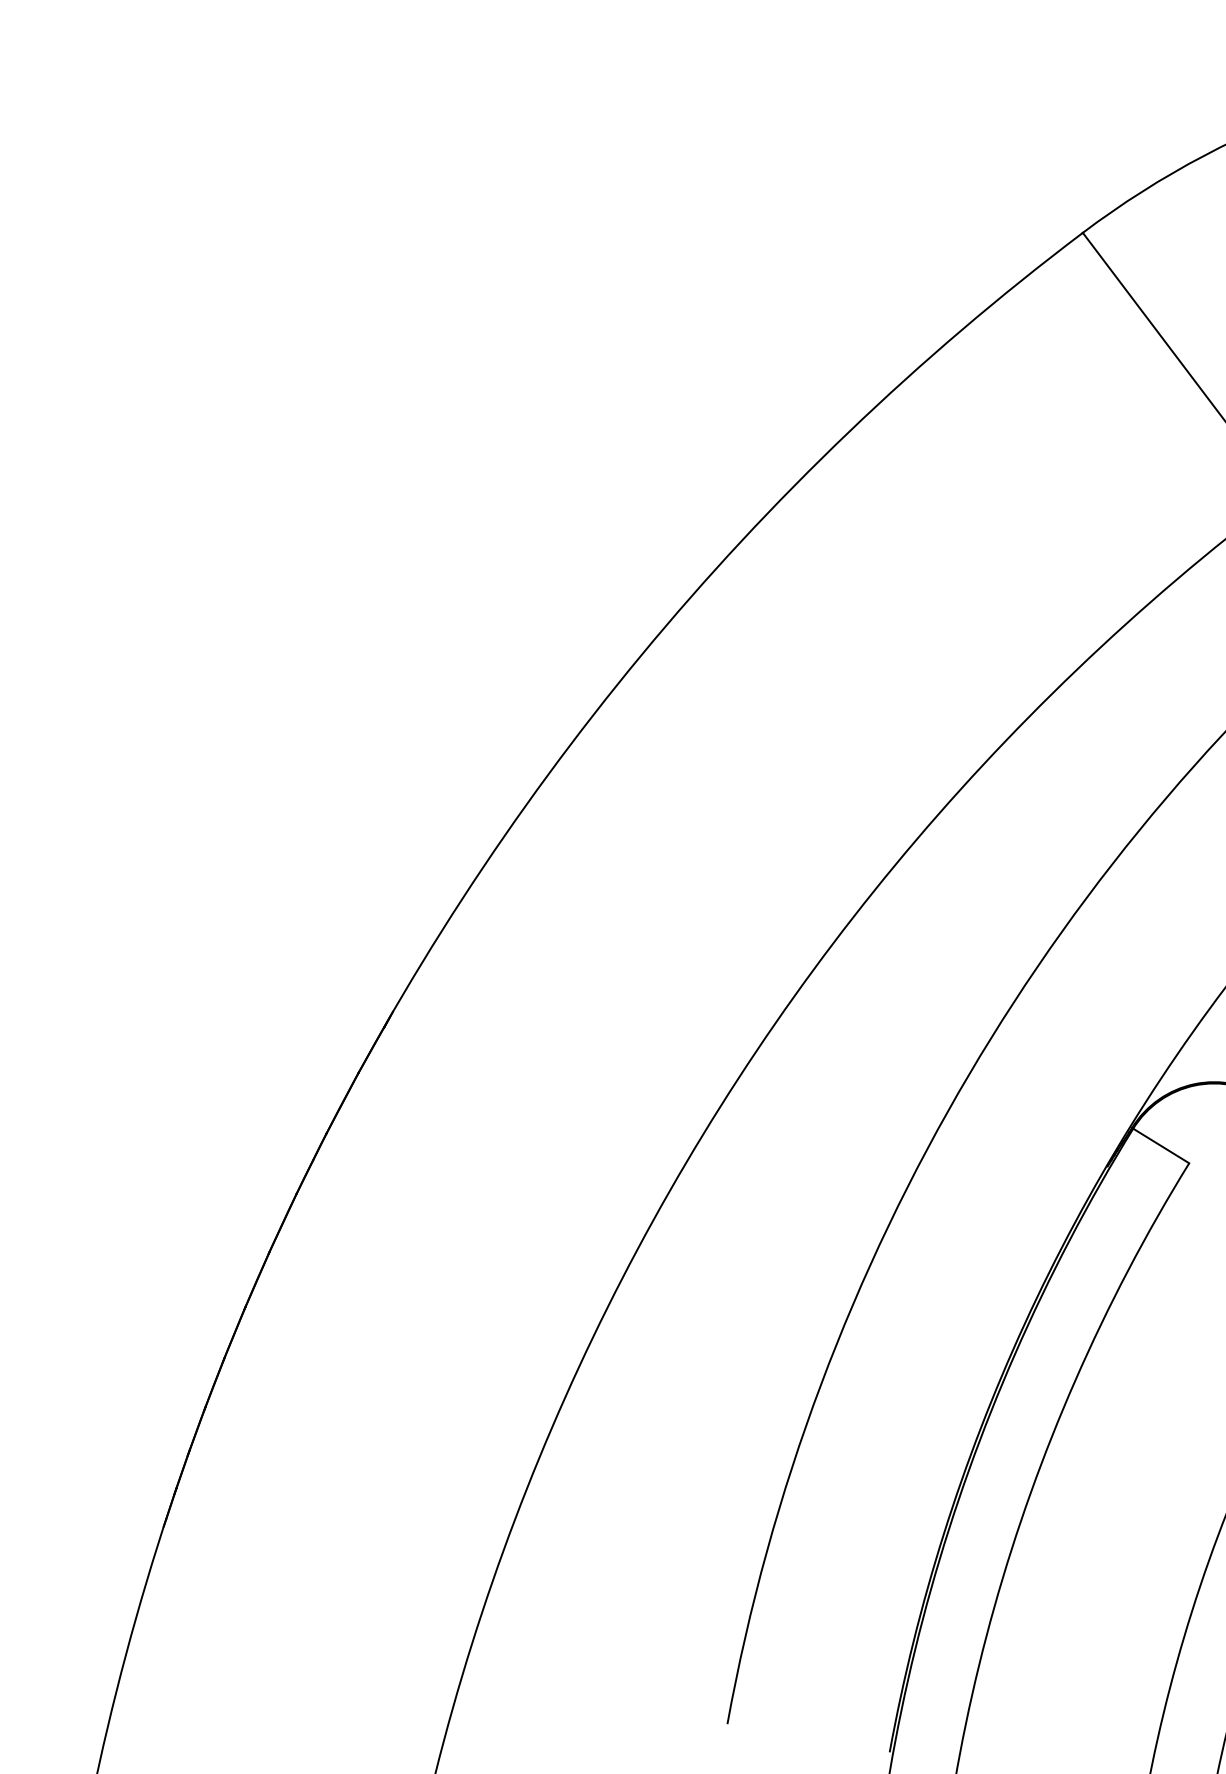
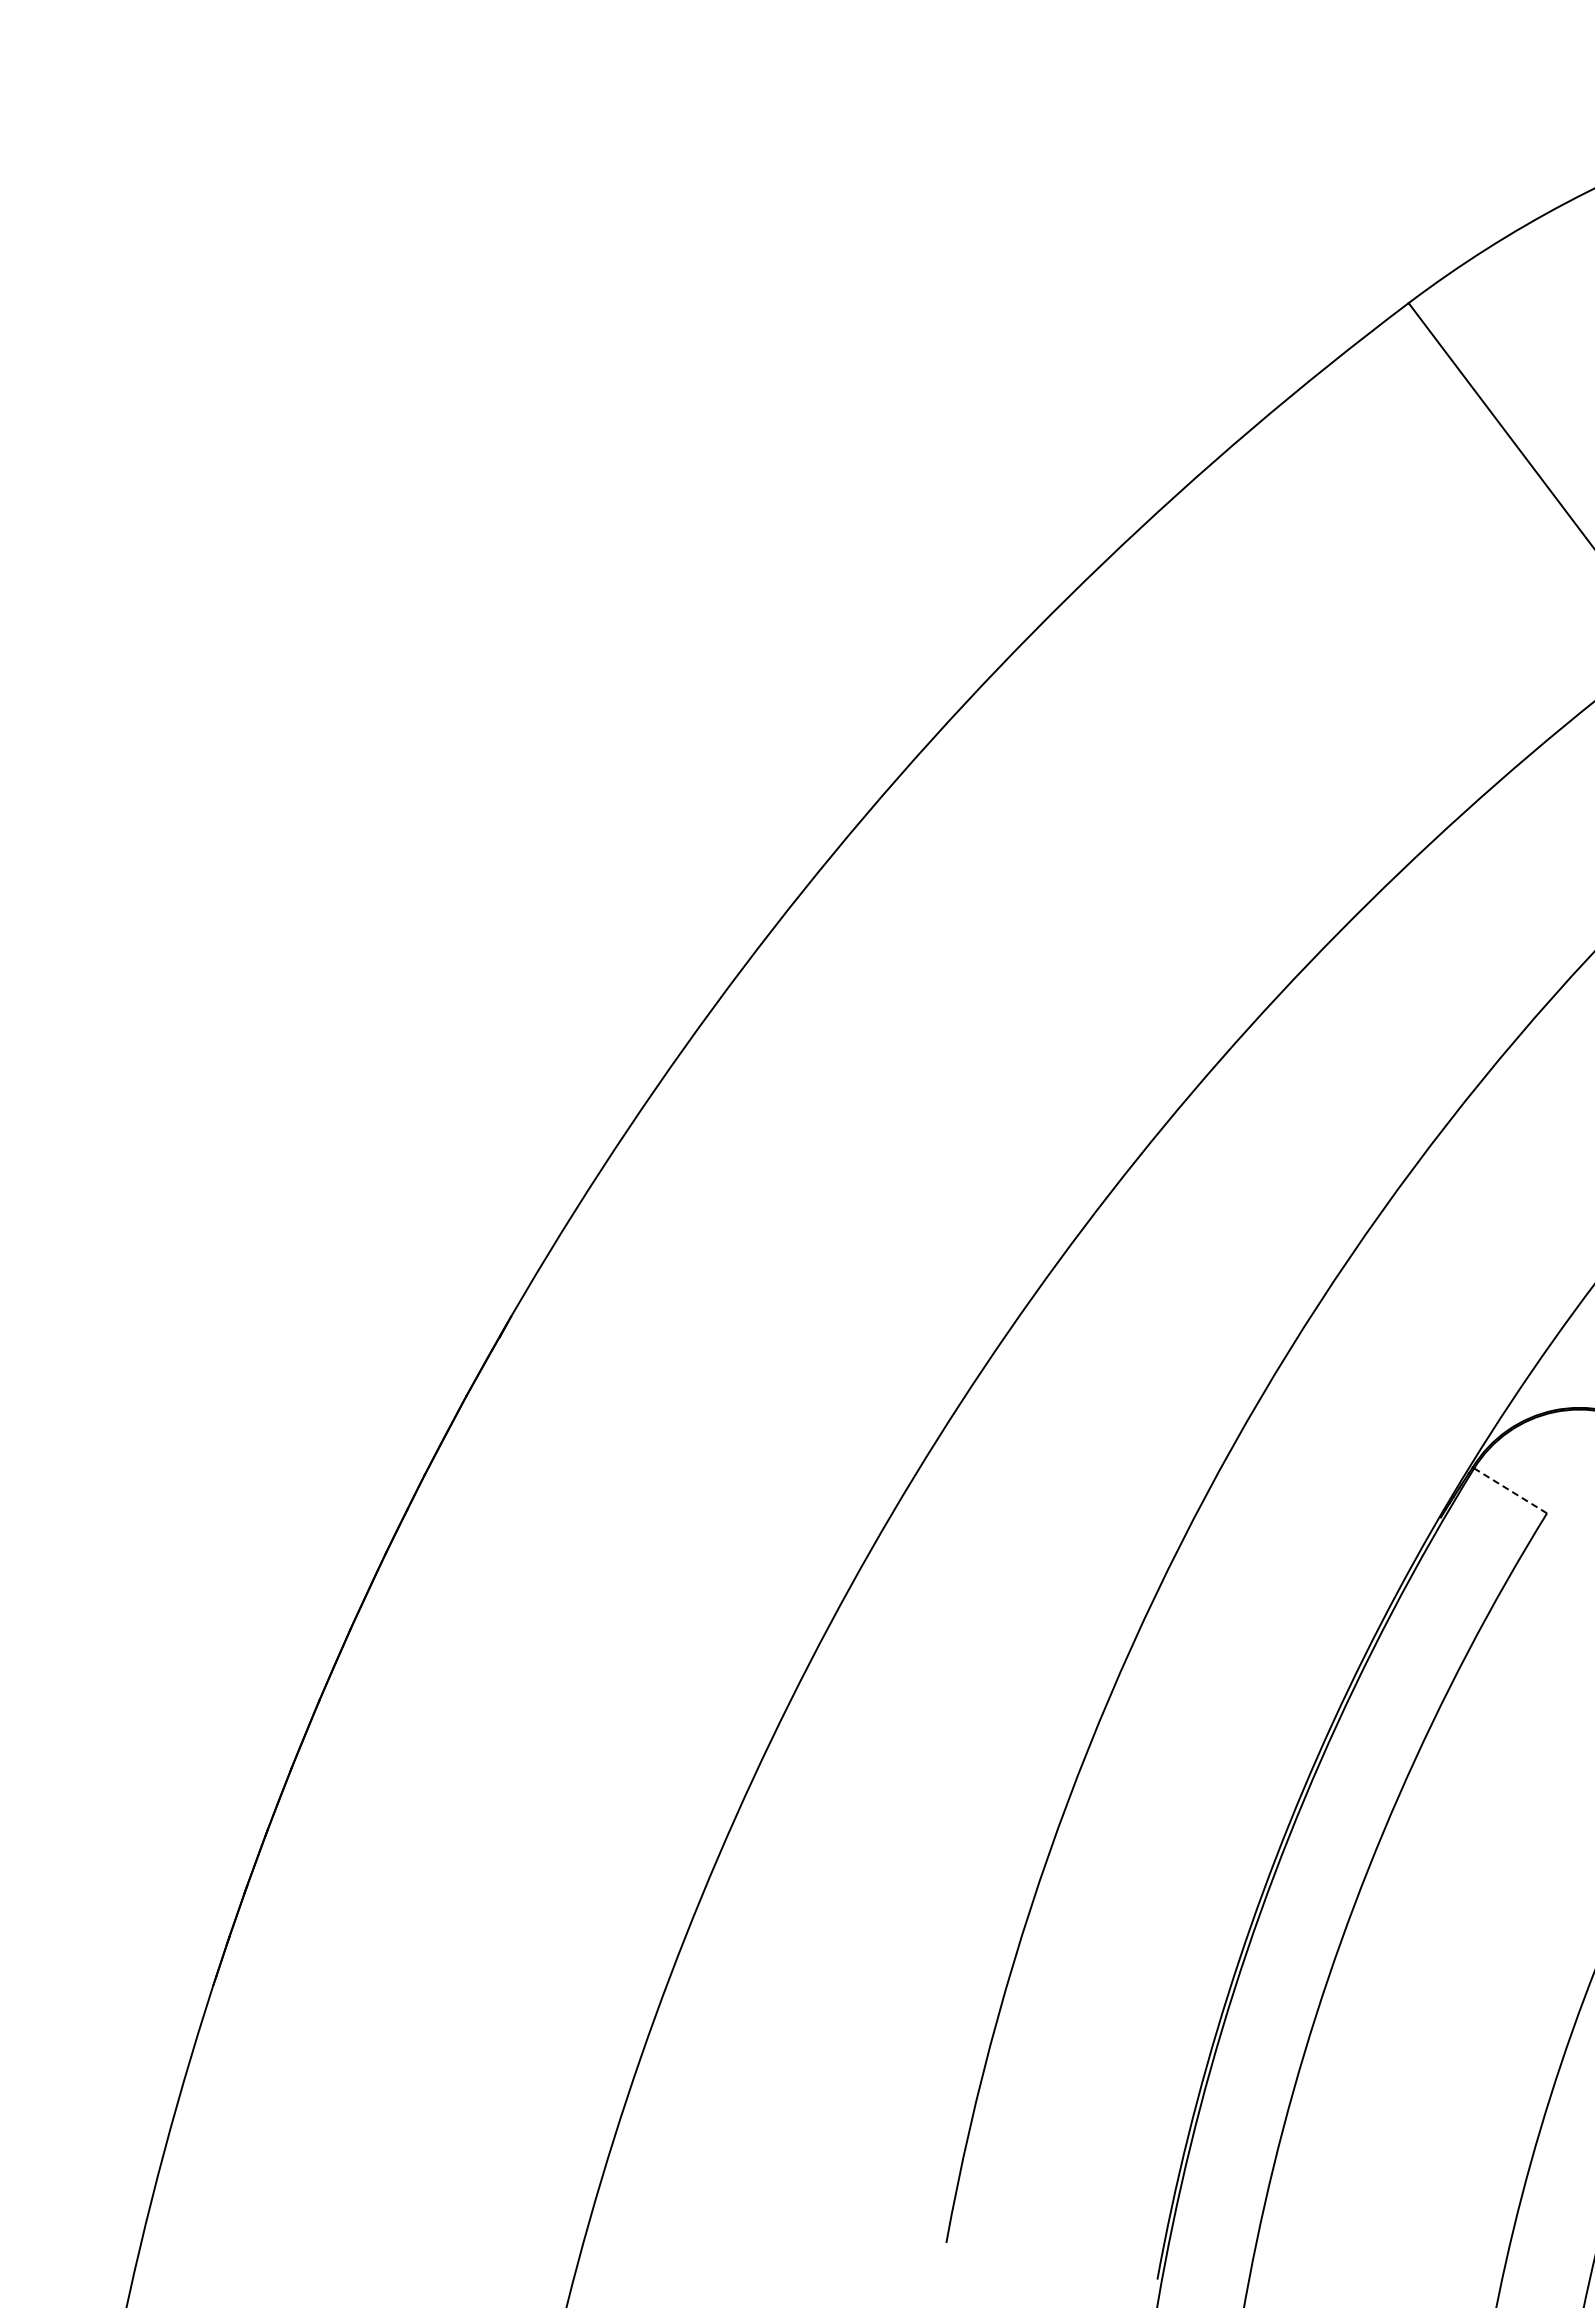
line: (1161, 1145) -> (1510, 1490), solid -> dashed

